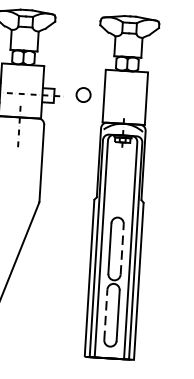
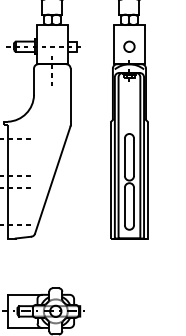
circle: (83, 94) -> (129, 46), moved
line: (122, 249) -> (134, 157), dashed -> solid
line: (105, 314) -> (124, 206), dashed -> solid

